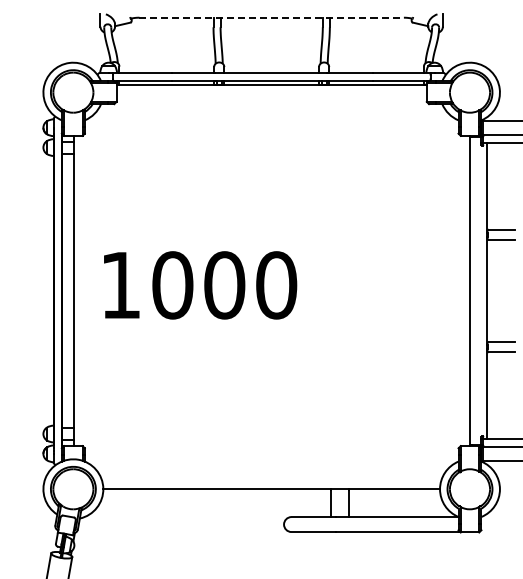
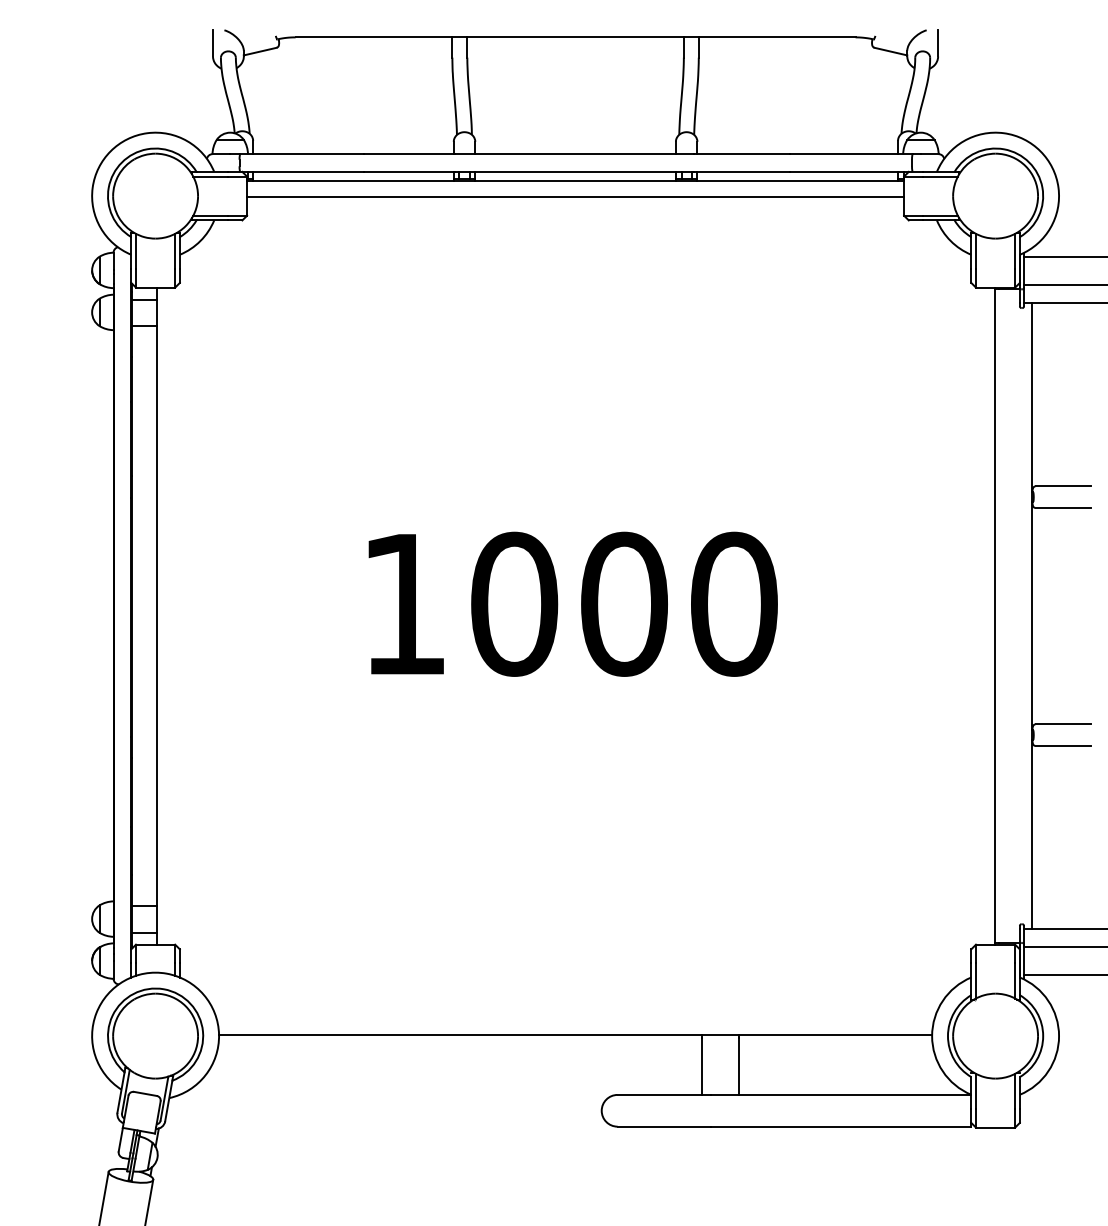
line: (272, 17) -> (577, 36), dashed -> solid
line: (271, 93) -> (575, 197), added
text: (200, 285) -> (573, 604), moved

